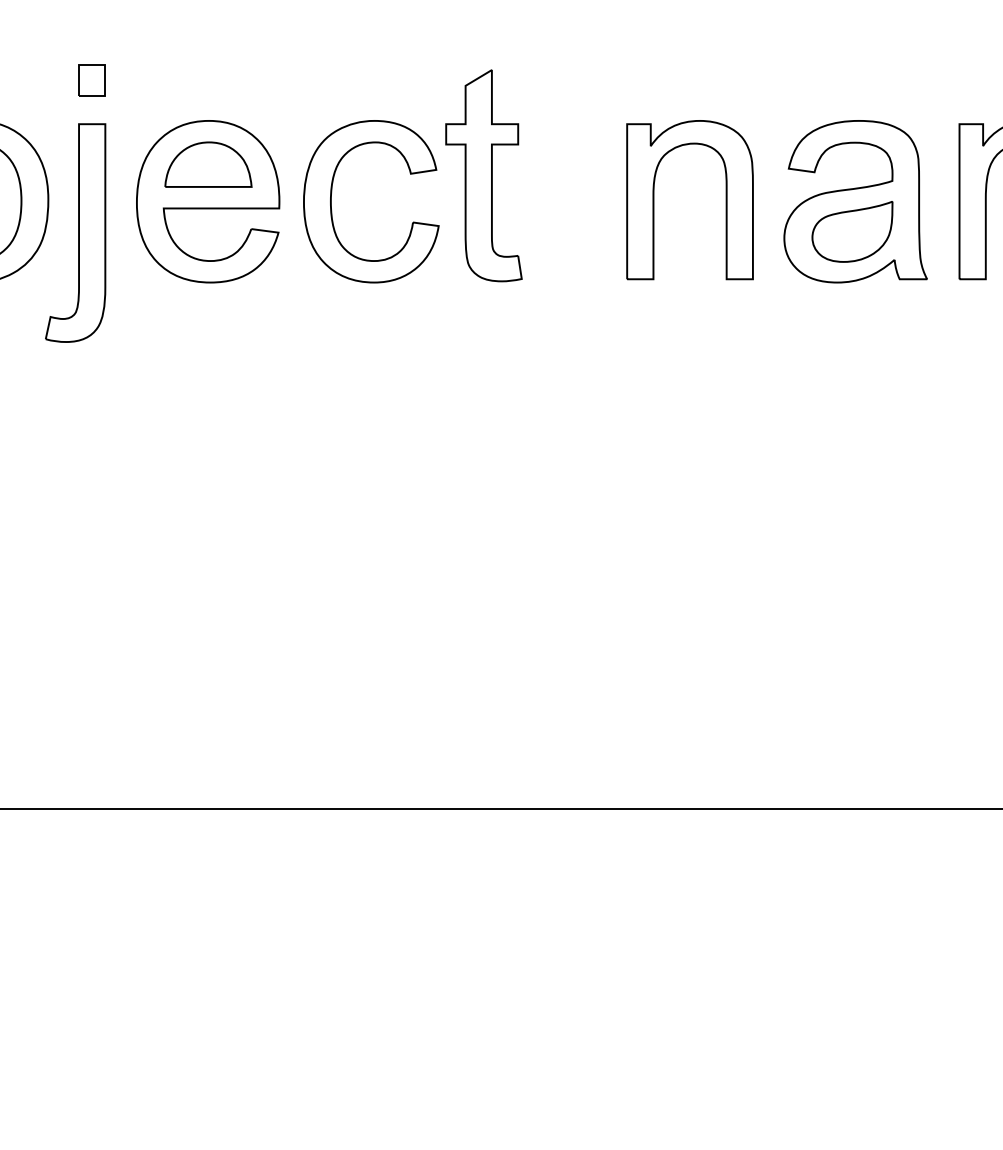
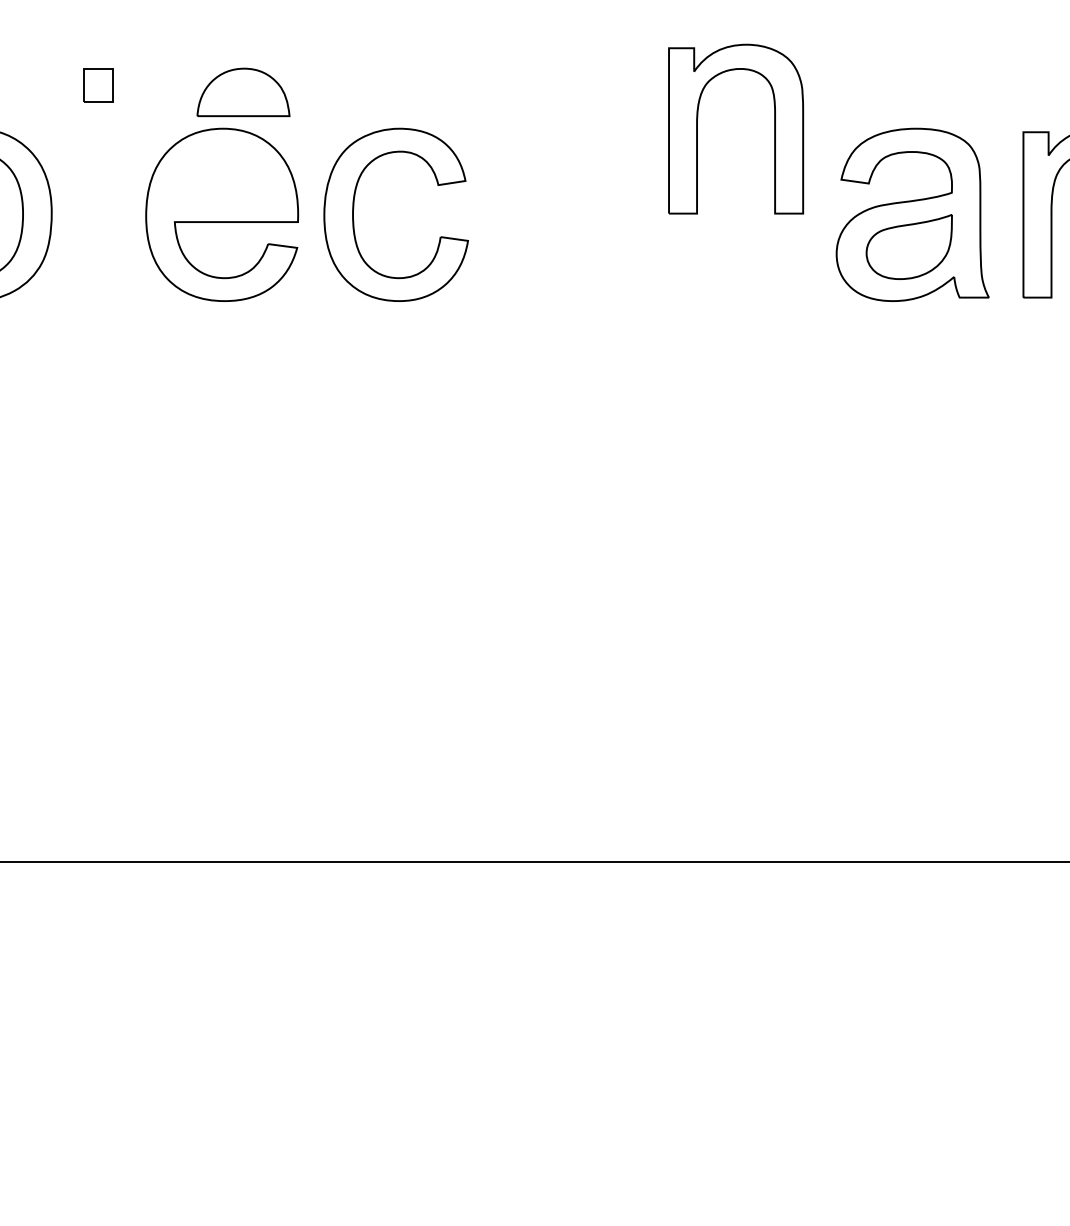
part: (208, 164) -> (243, 92), moved
part: (484, 175) -> (516, 186), removed
part: (726, 199) -> (774, 128), moved
part: (75, 233) -> (80, 248), removed

